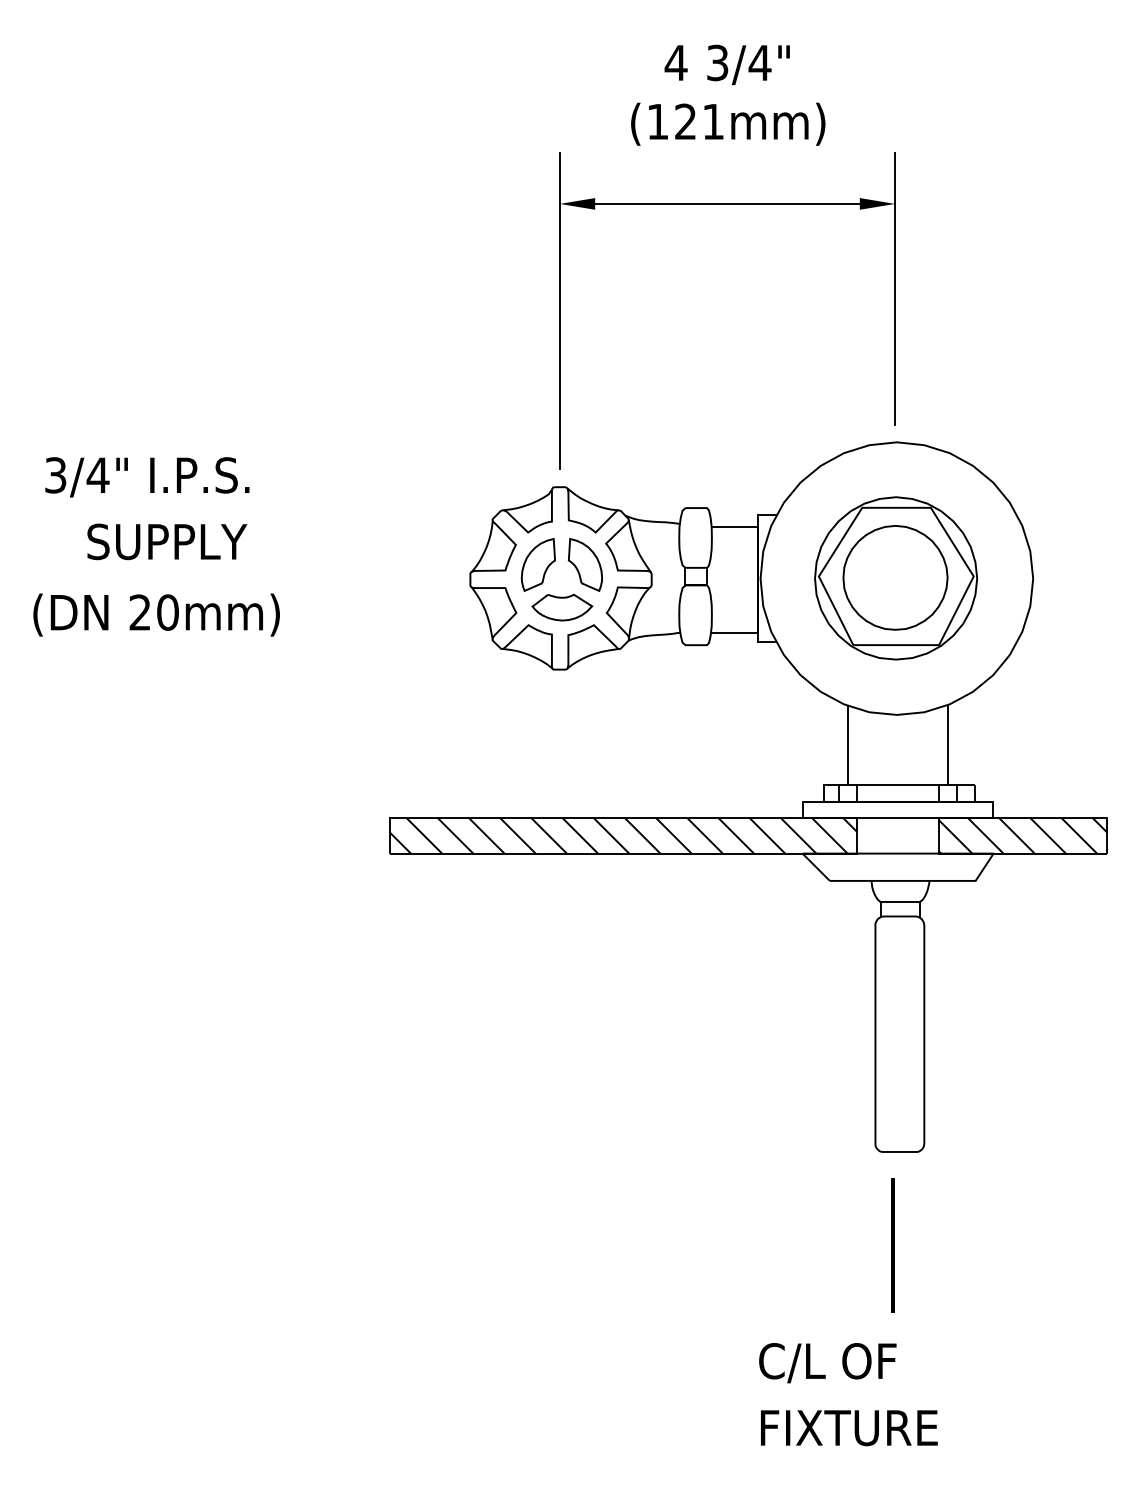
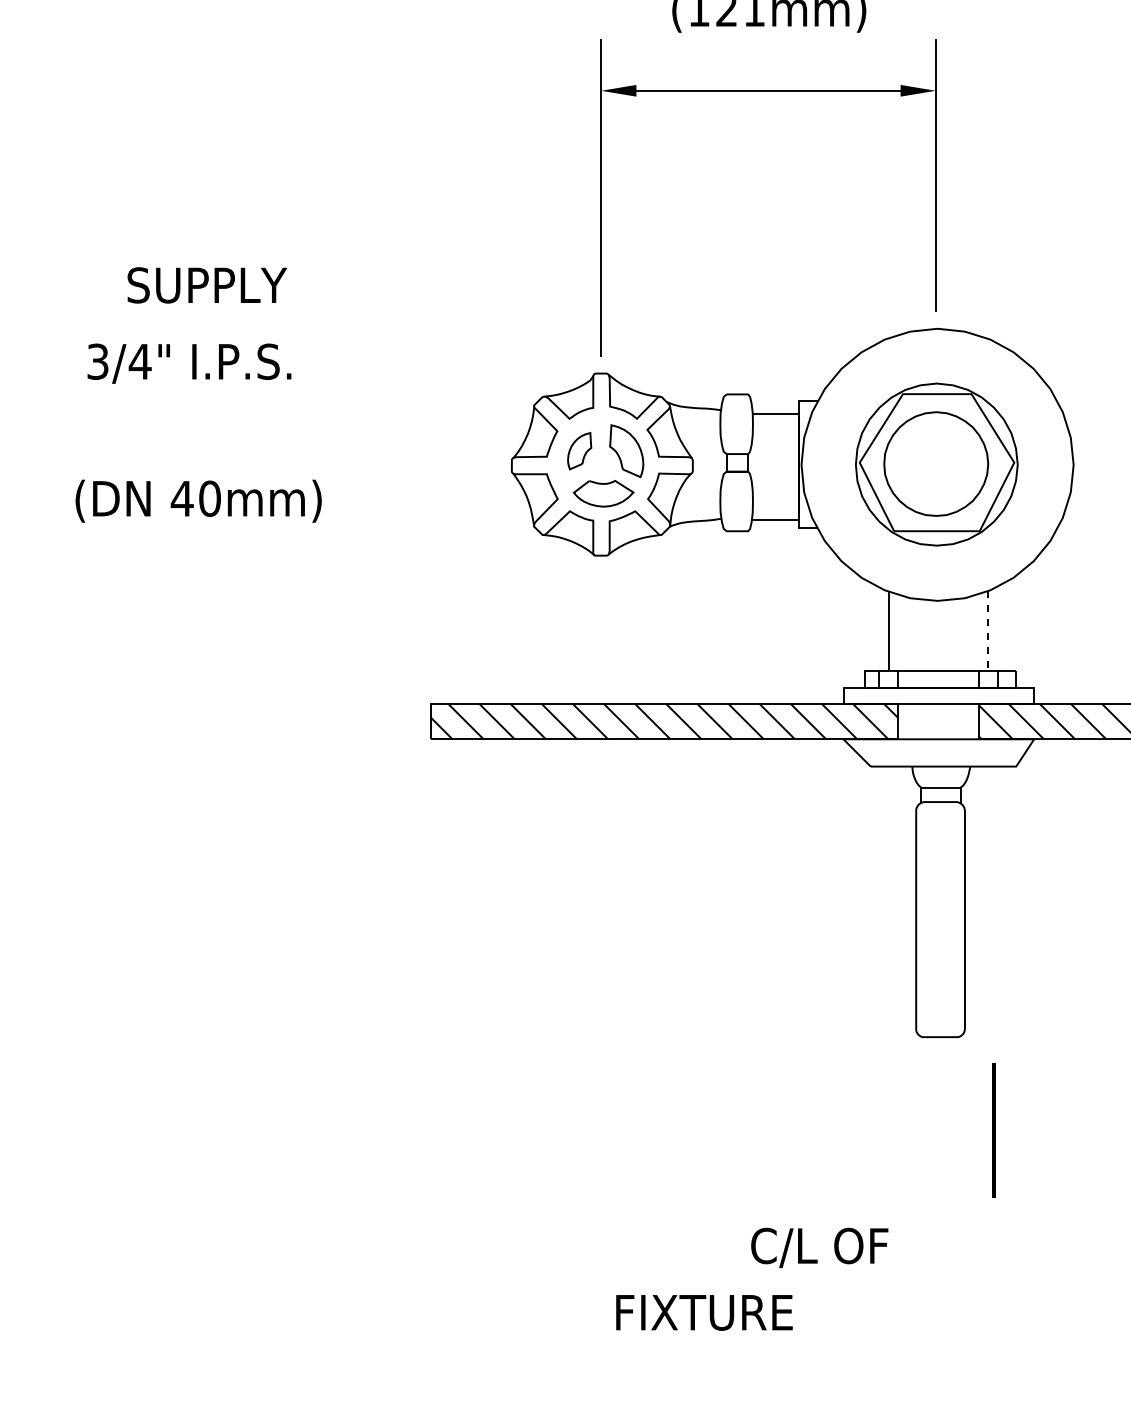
text: (167, 541) -> (207, 285), moved
part: (537, 564) -> (578, 450), size x0.7
text: (139, 612) -> (181, 498), 20mm) -> 40mm)
line: (947, 745) -> (988, 631), solid -> dashed
line: (892, 1245) -> (993, 1130), moved
text: (827, 1363) -> (819, 1248), moved
text: (849, 1428) -> (704, 1313), moved

